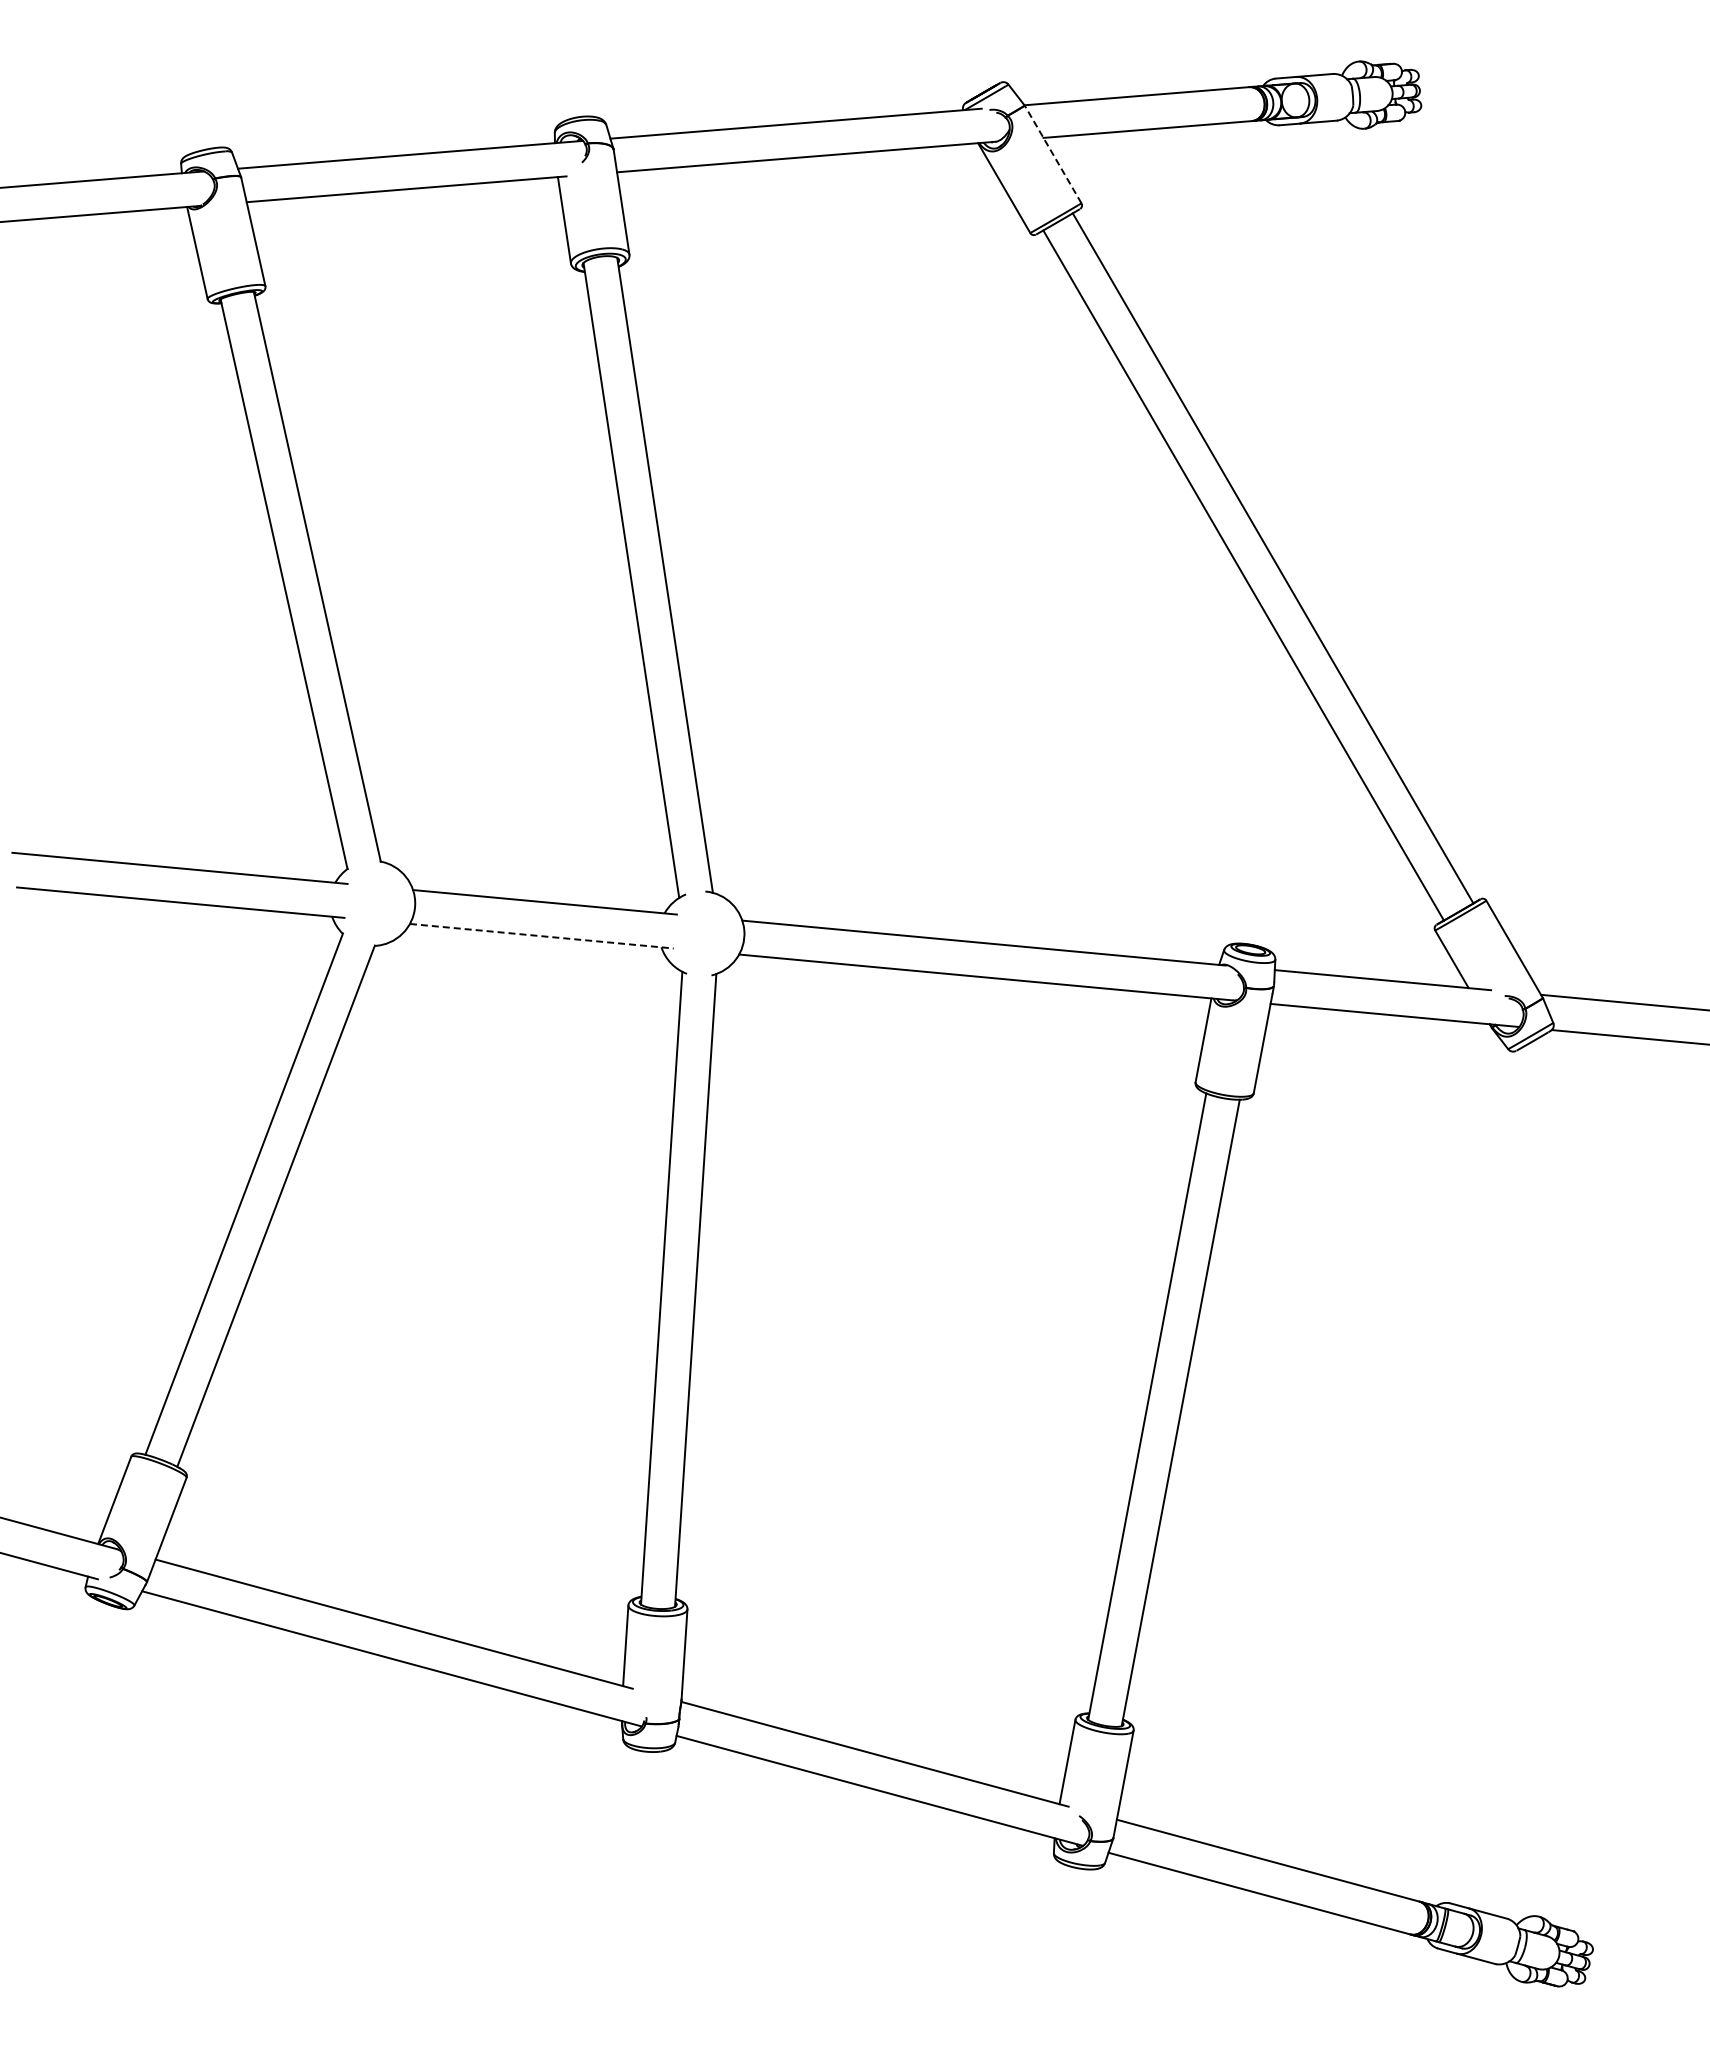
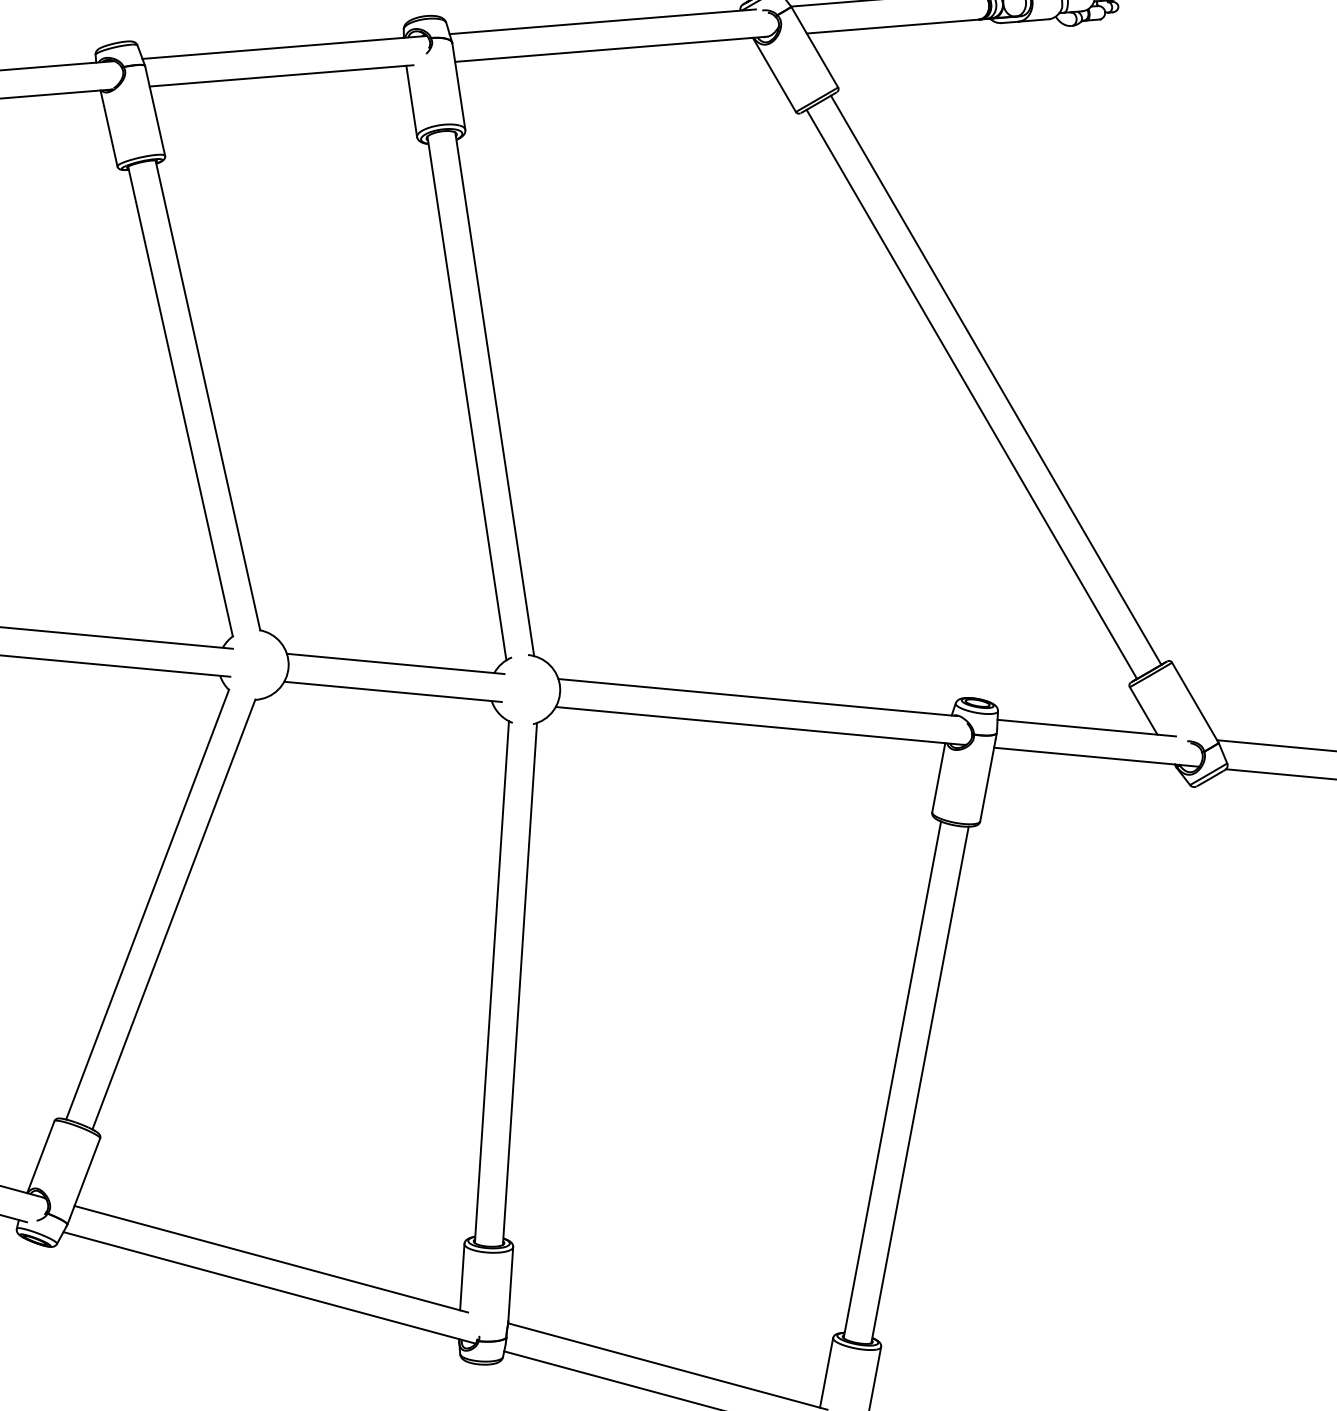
line: (1052, 154) -> (814, 47), dashed -> solid
line: (542, 936) -> (393, 692), dashed -> solid

